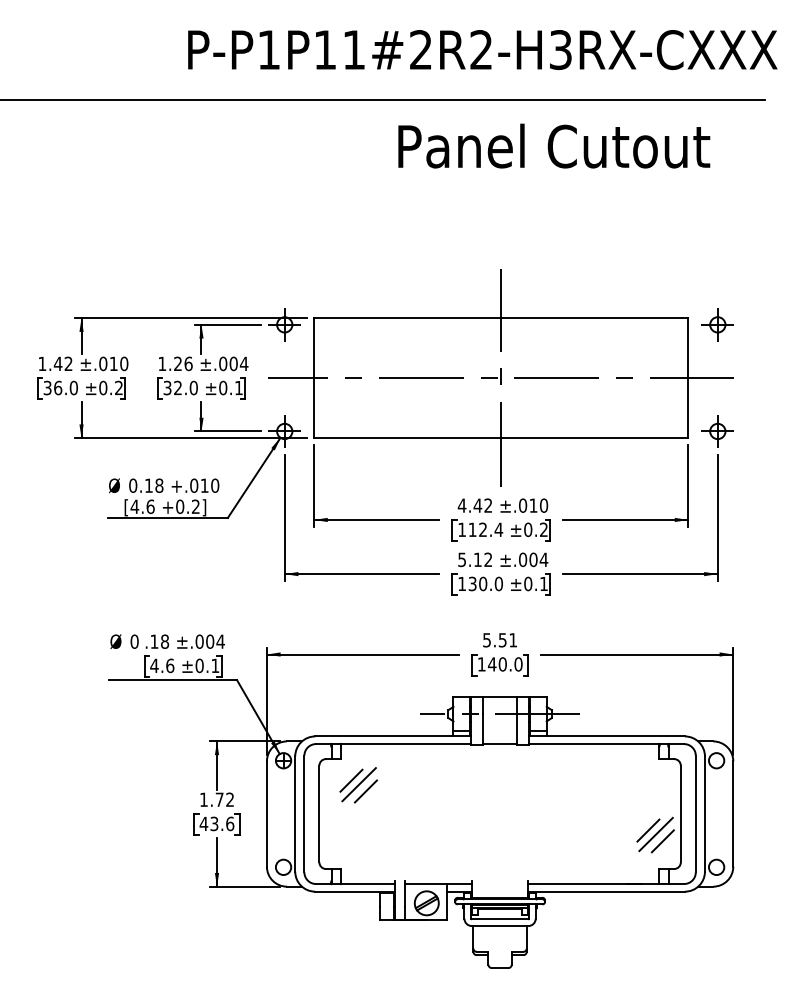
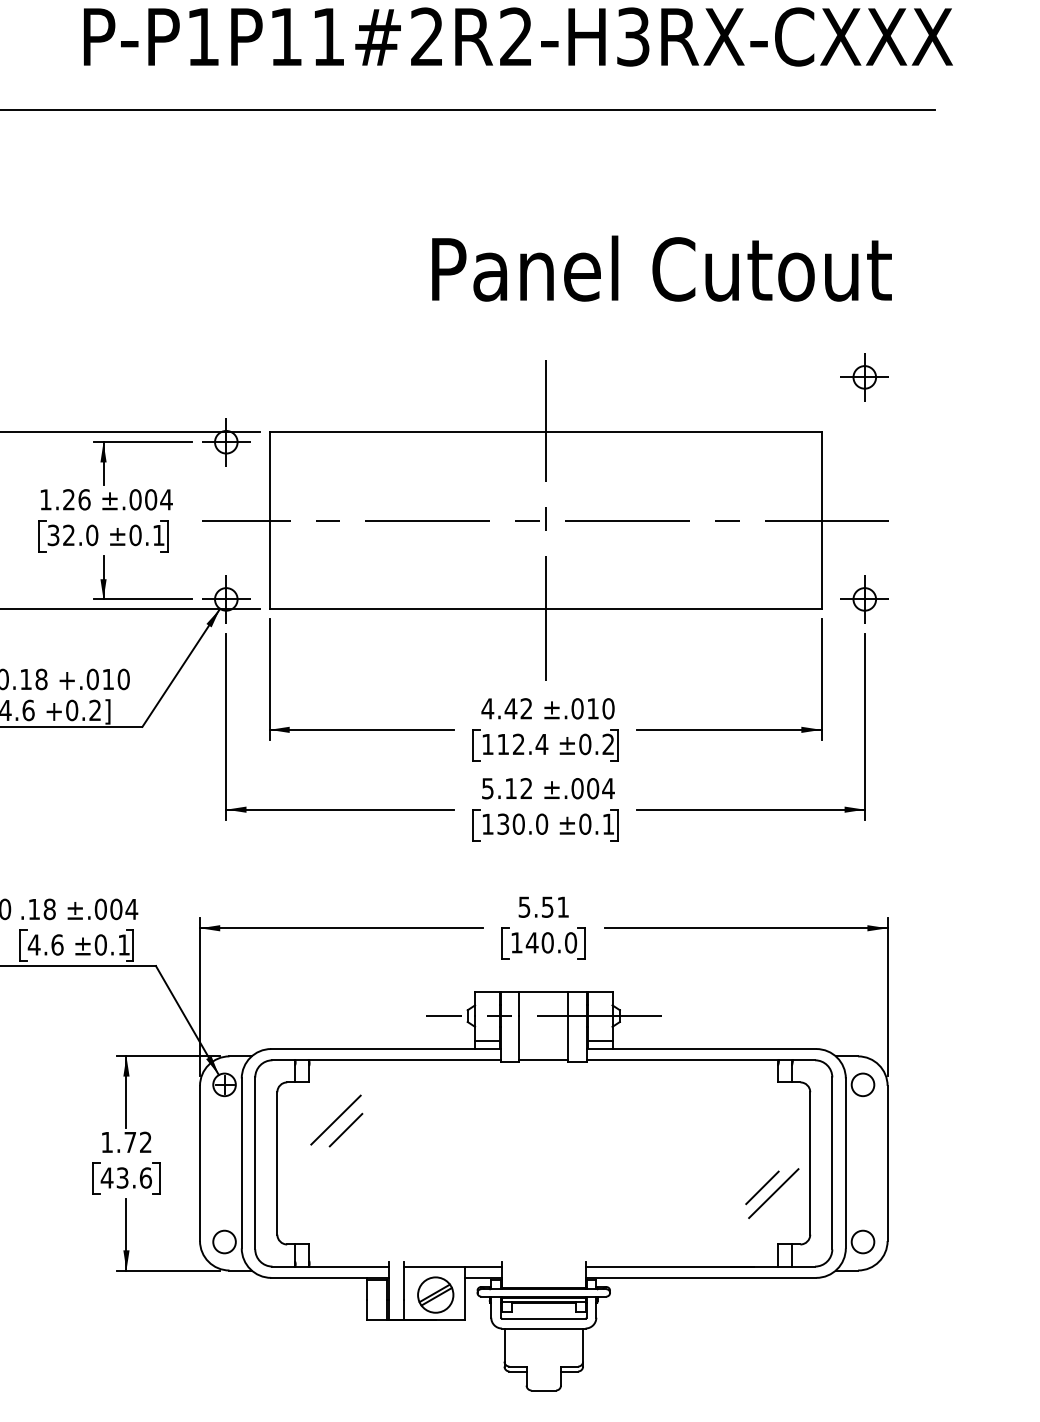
text: (554, 145) -> (662, 267), moved
part: (717, 324) -> (864, 376), moved
line: (351, 780) -> (324, 1113), removed
line: (662, 841) -> (783, 1203), removed

